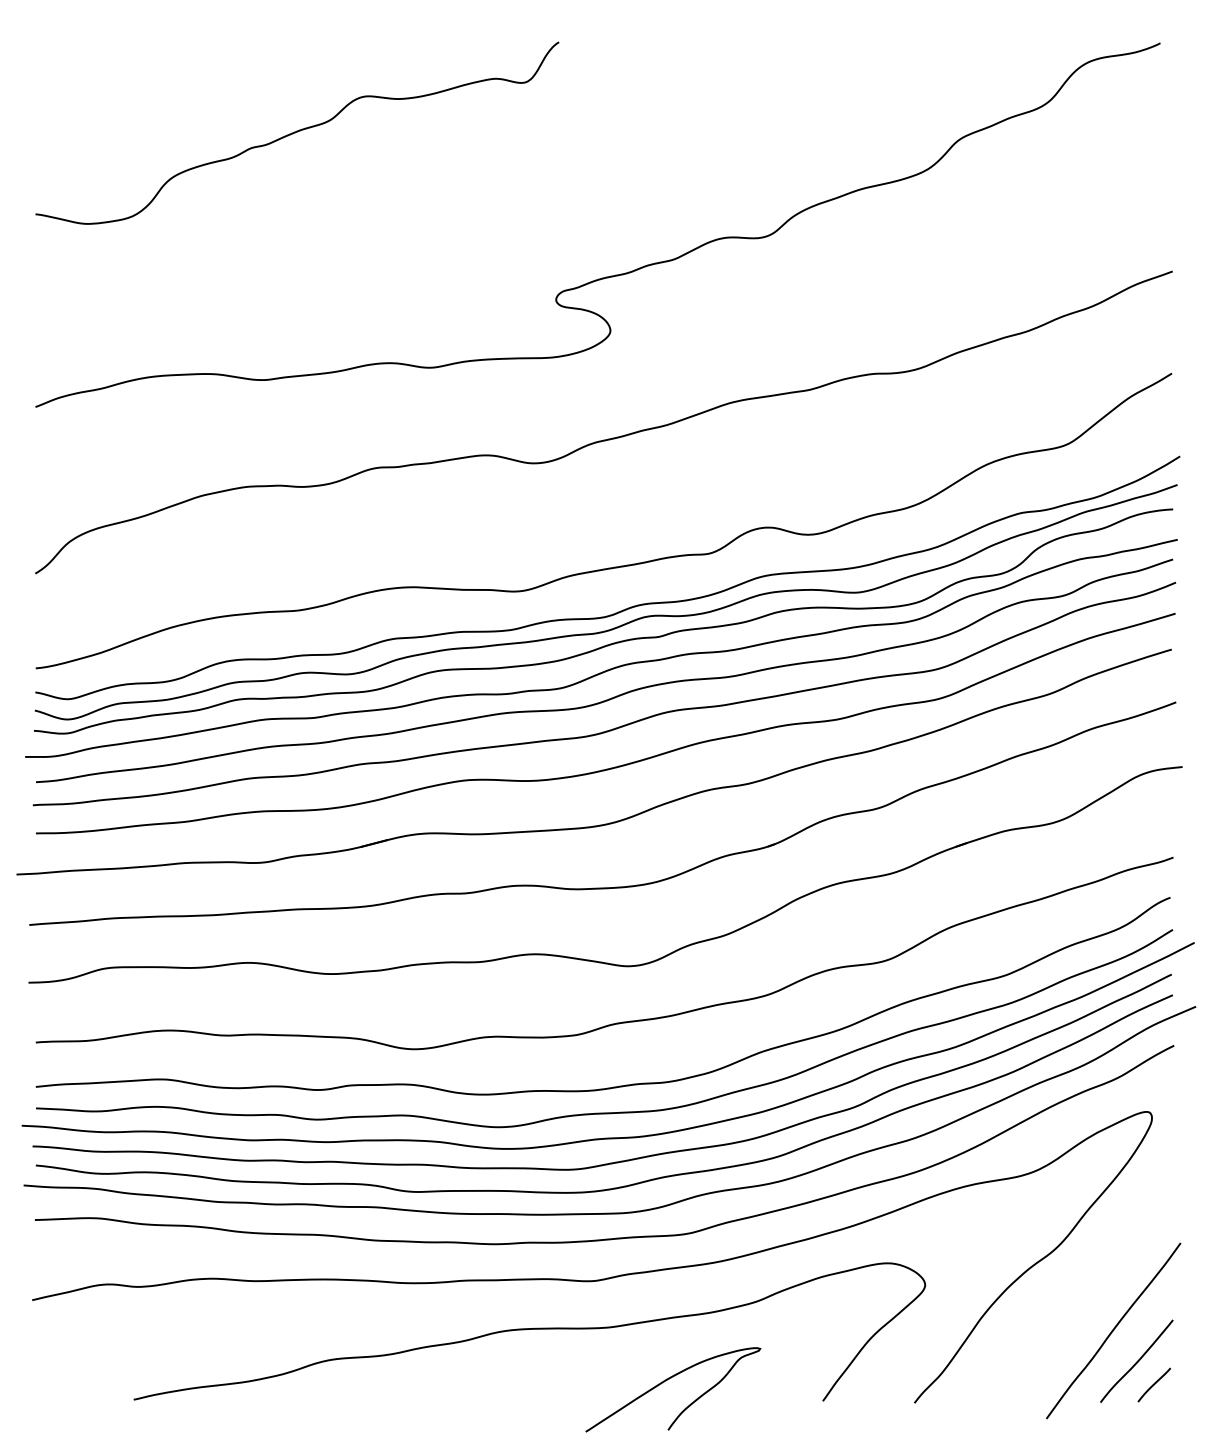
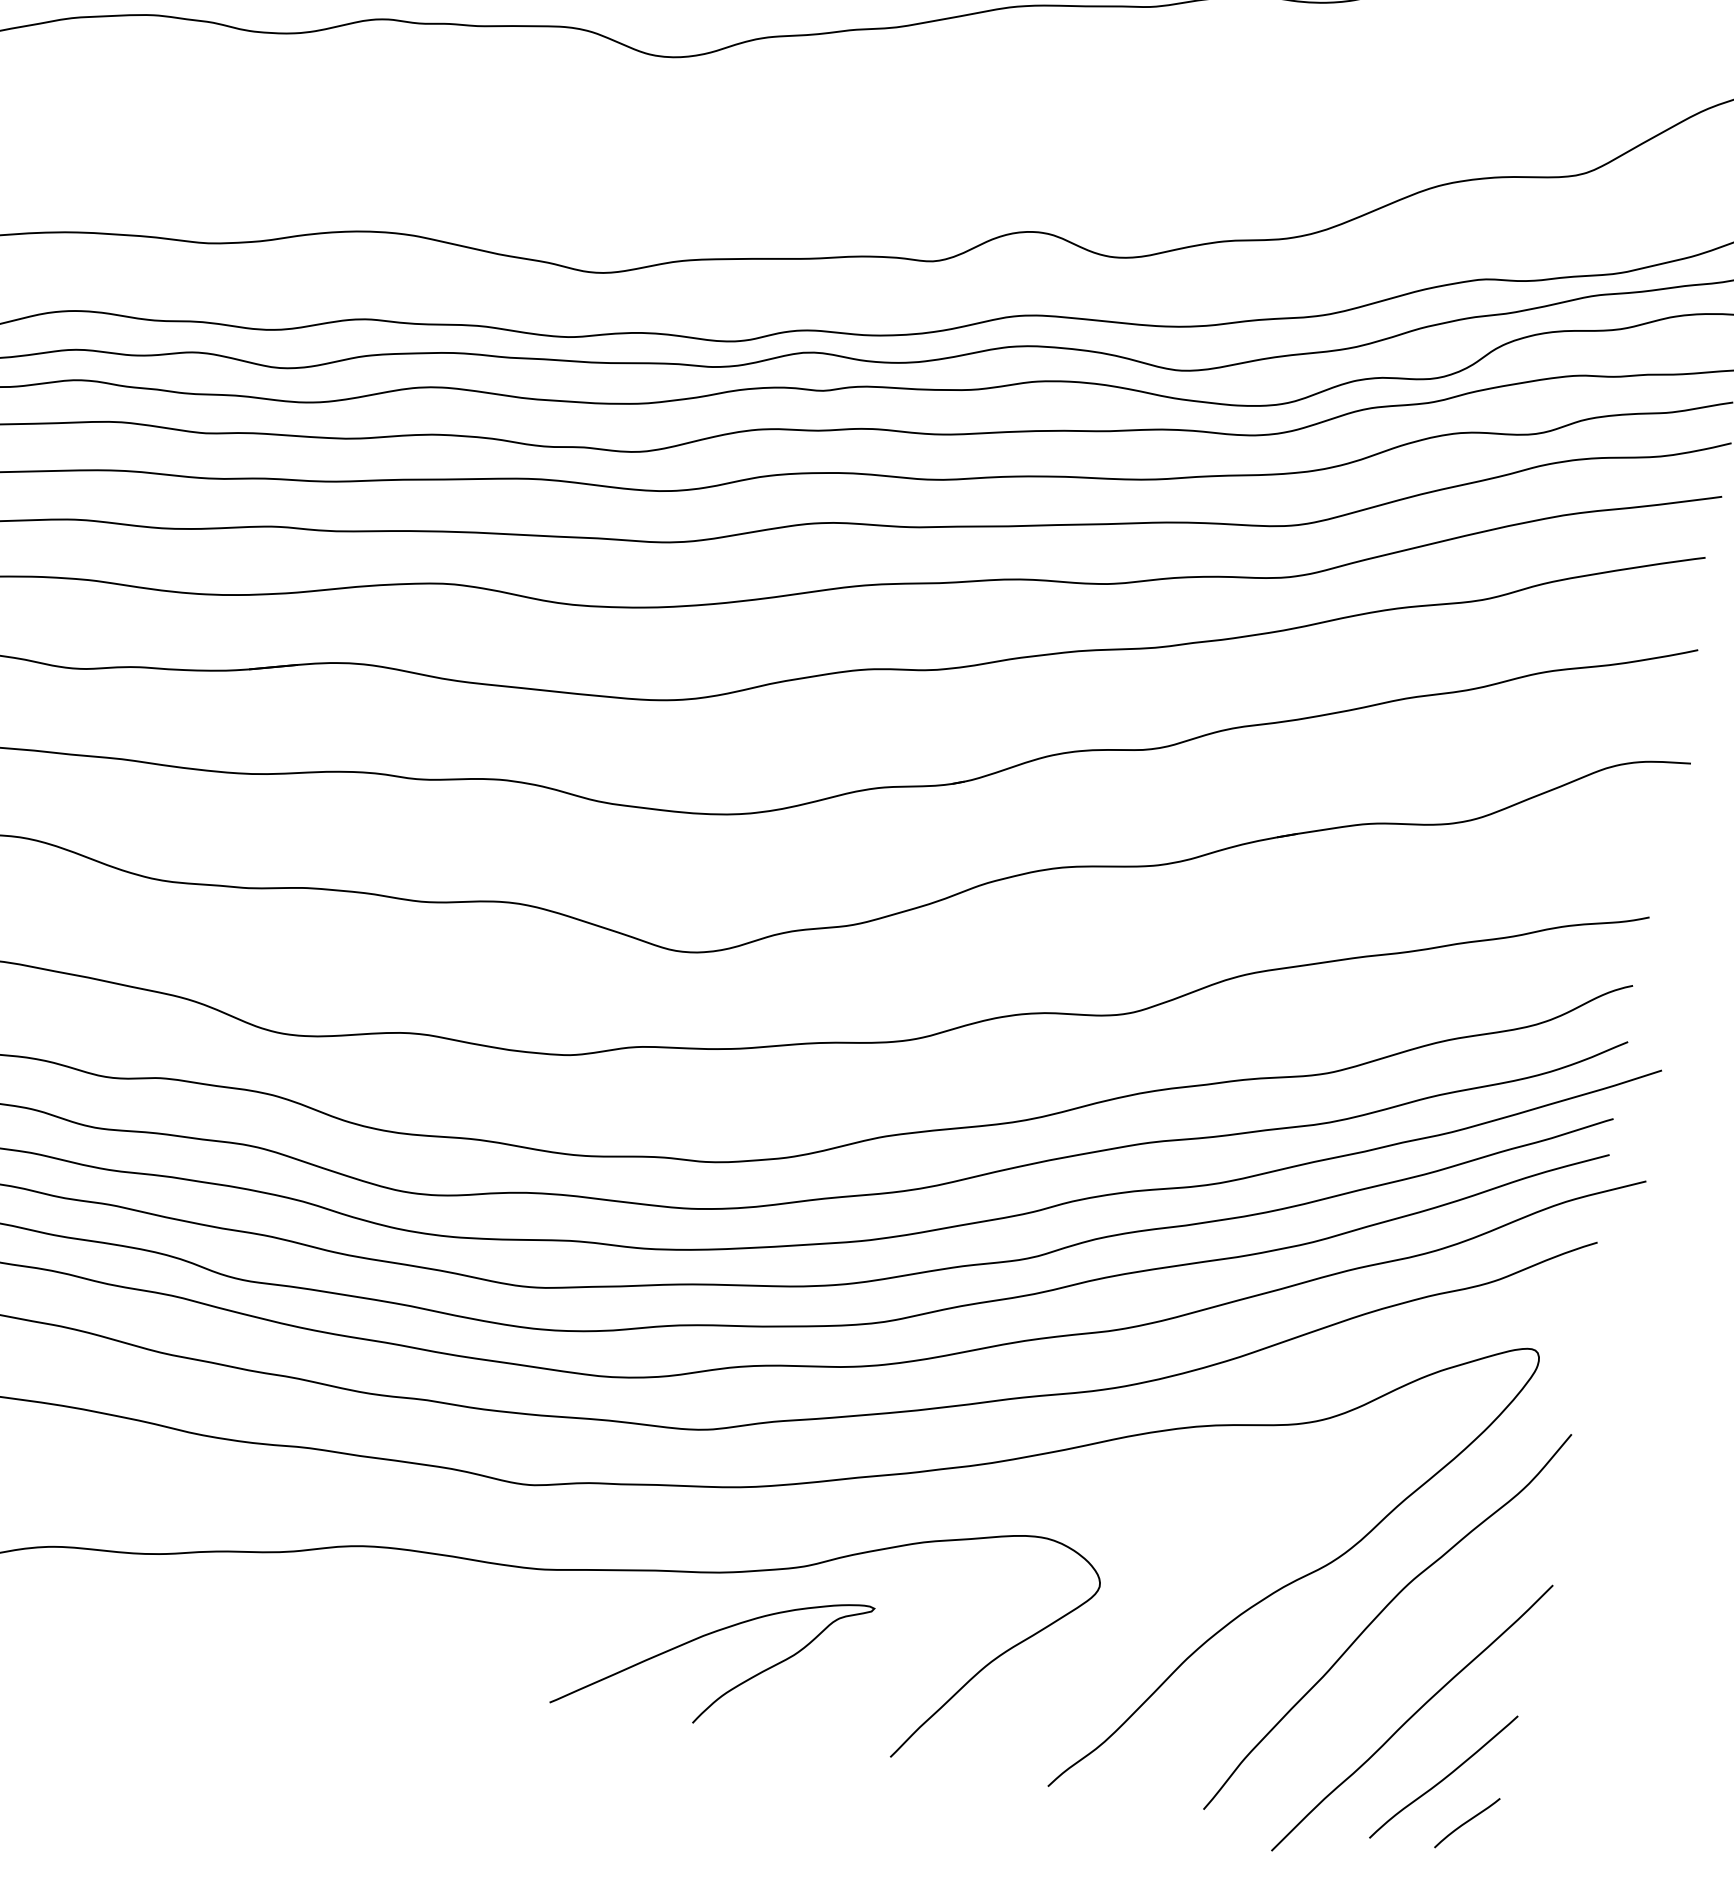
curve: (1087, 1274) -> (1383, 1613), added
curve: (669, 1379) -> (709, 1635), moved

